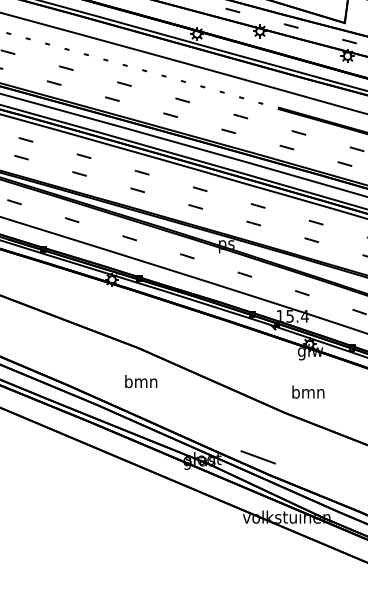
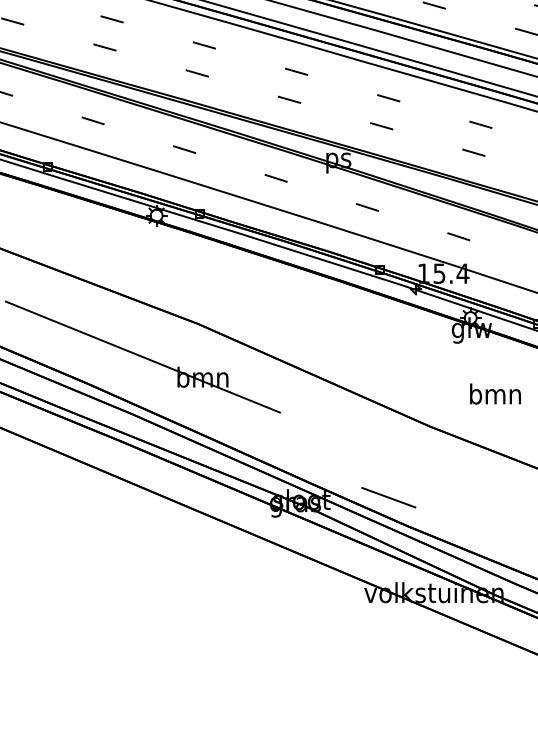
line: (103, 368) -> (143, 356), added
text: (308, 391) -> (495, 393), moved

